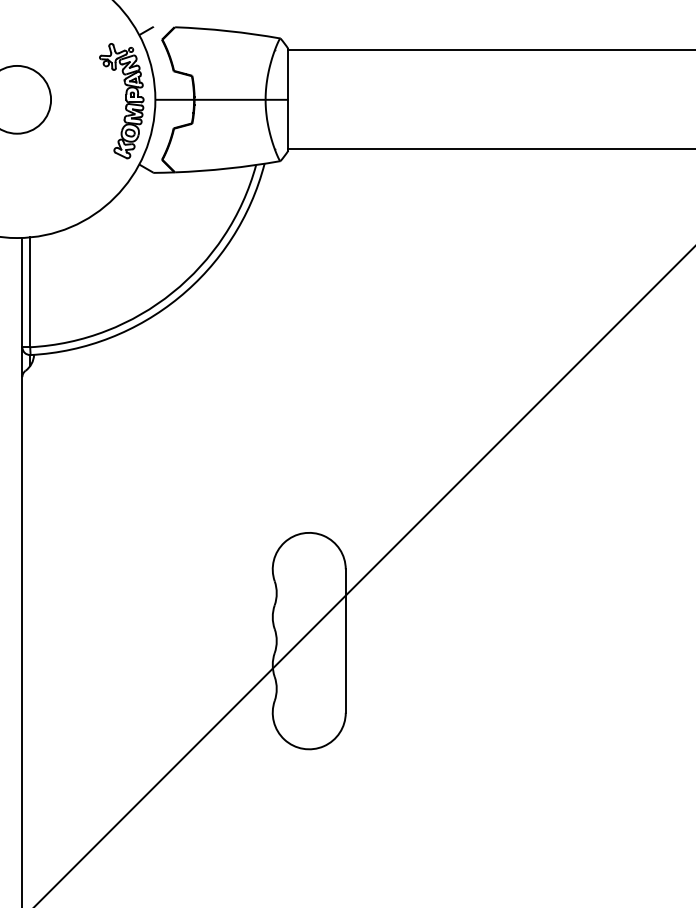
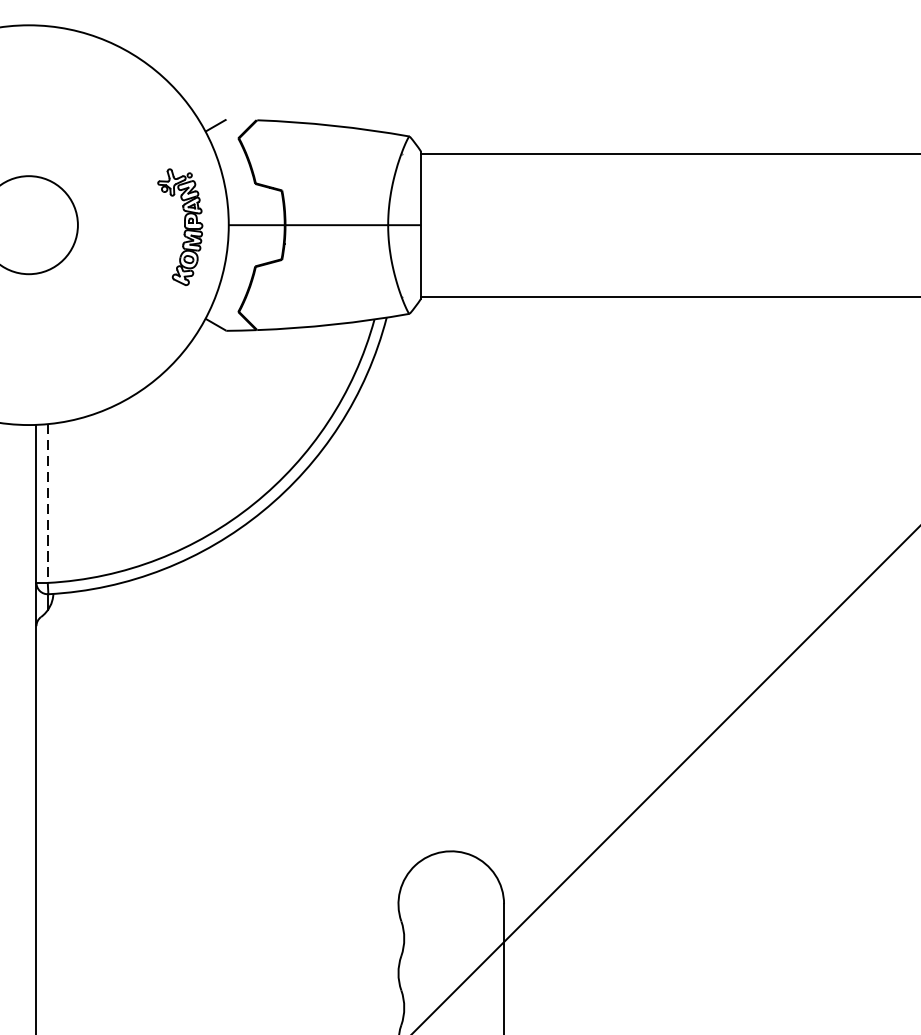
part: (121, 101) -> (179, 227), size x0.7
line: (30, 292) -> (48, 503), solid -> dashed

